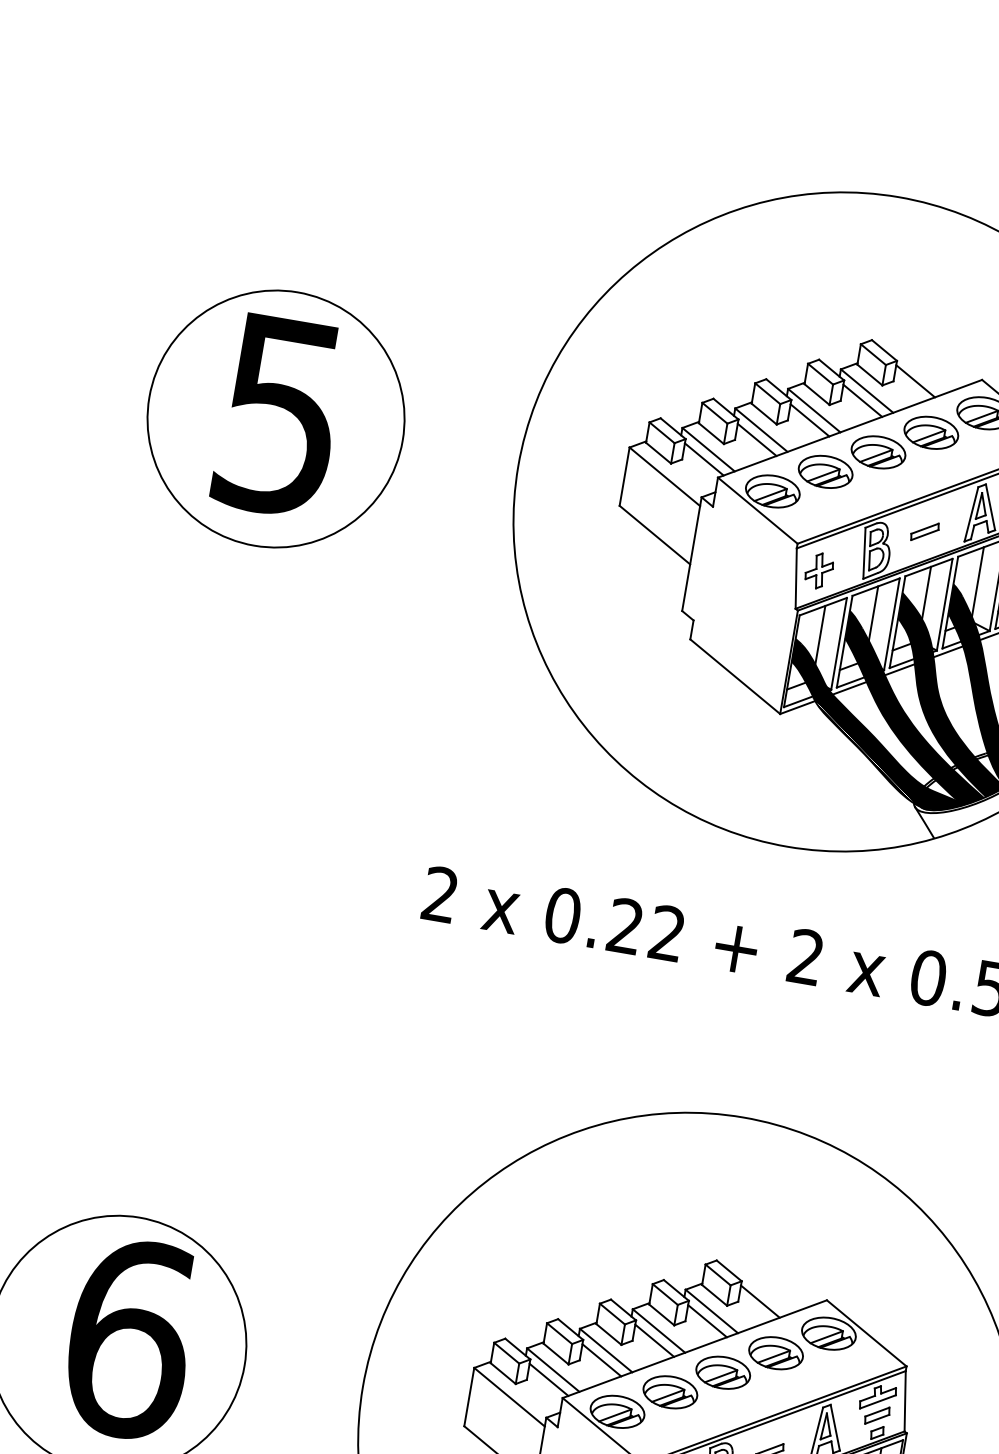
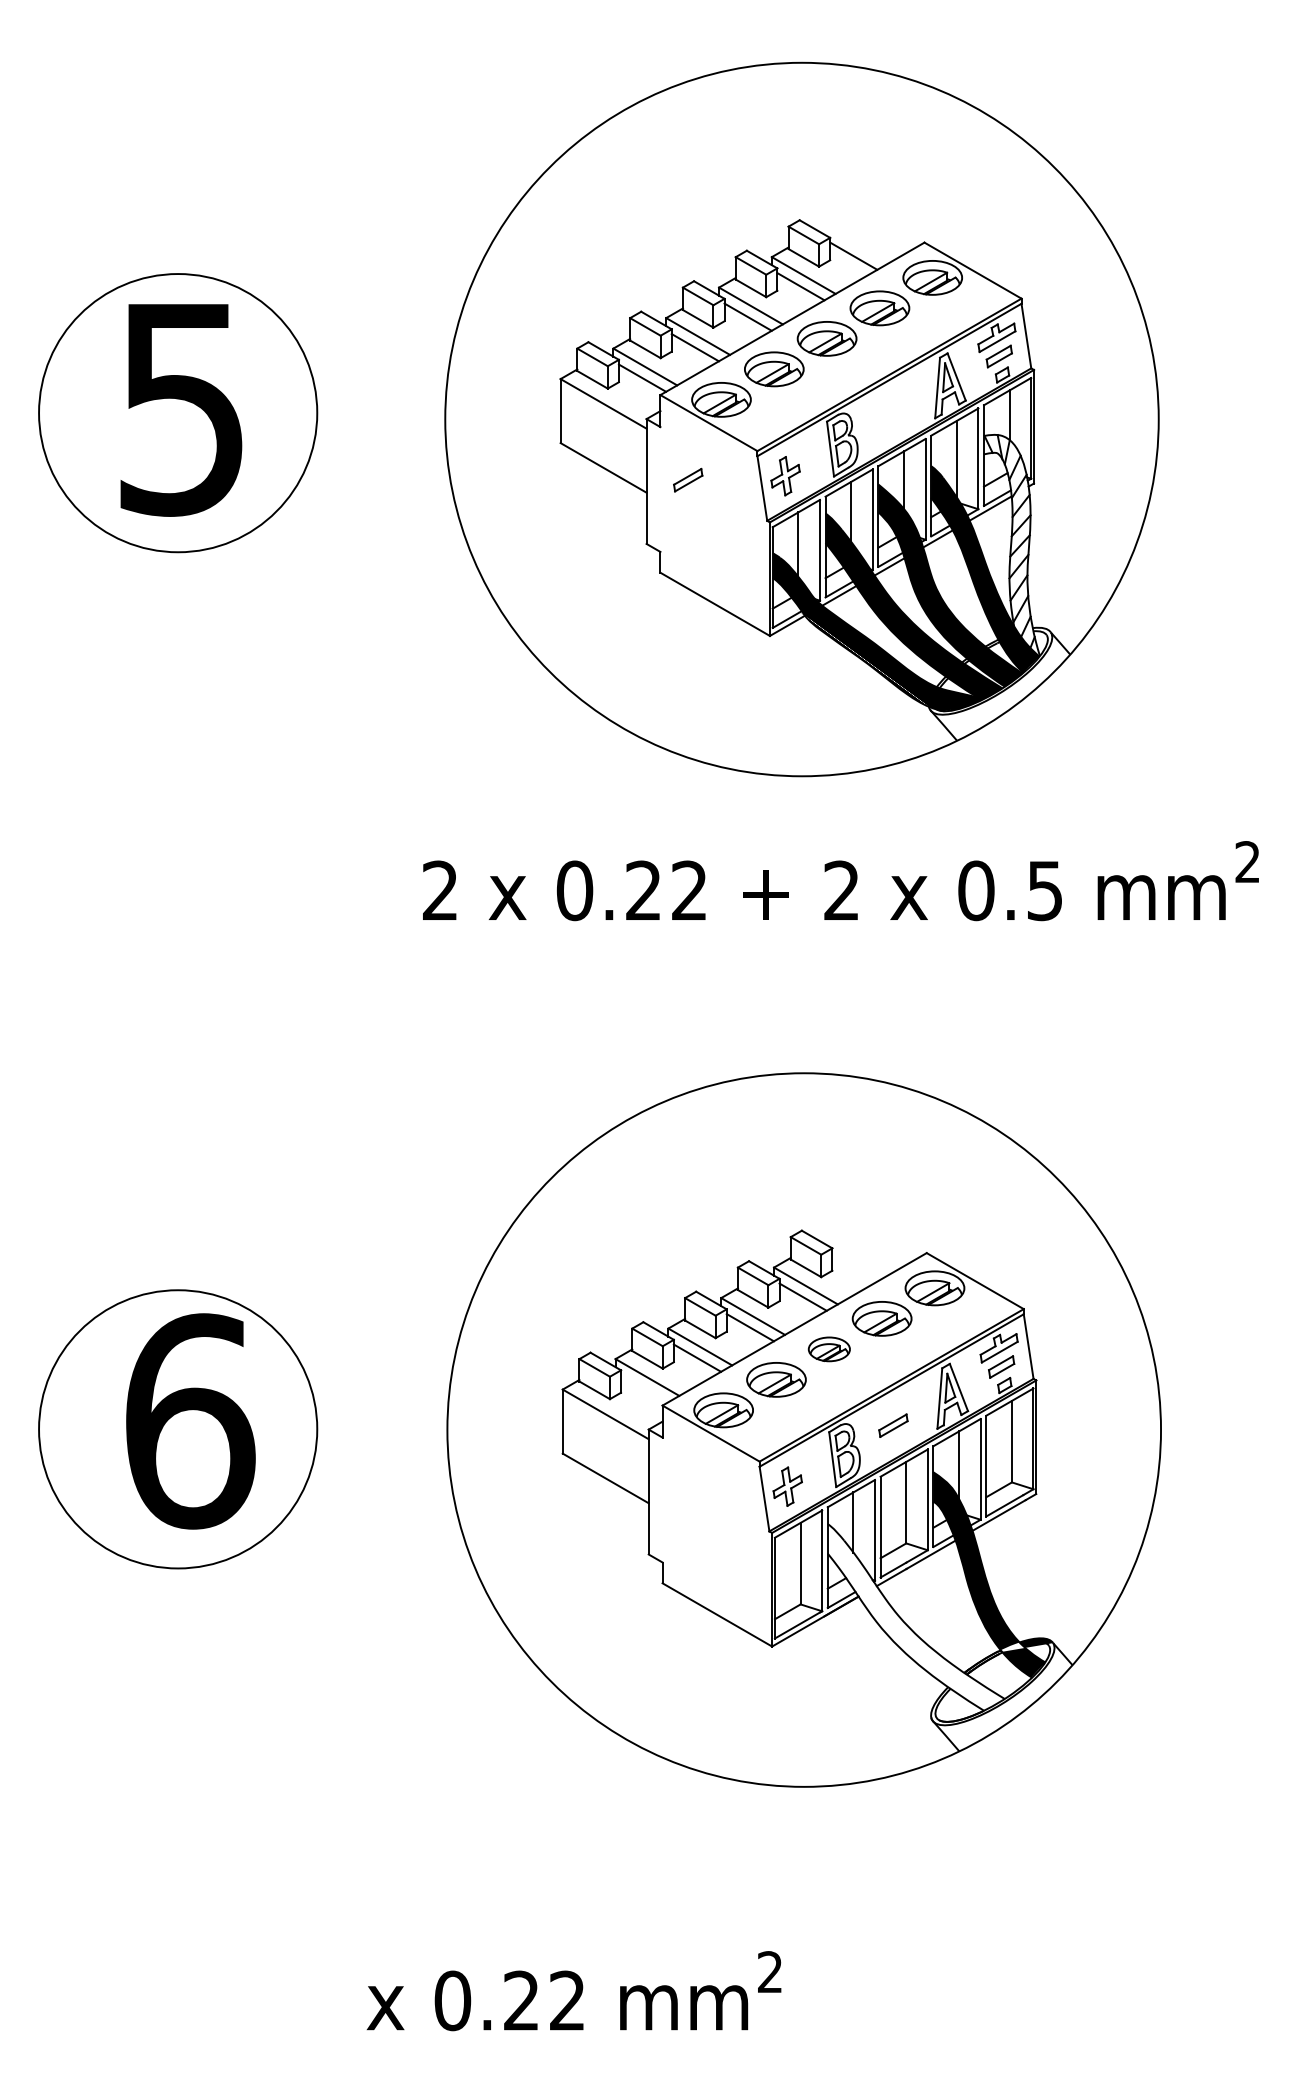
part: (925, 531) -> (688, 479), moved
line: (759, 1301) -> (855, 1266), removed
part: (723, 1372) -> (829, 1349), size x0.7
line: (548, 1379) -> (644, 1388), removed

